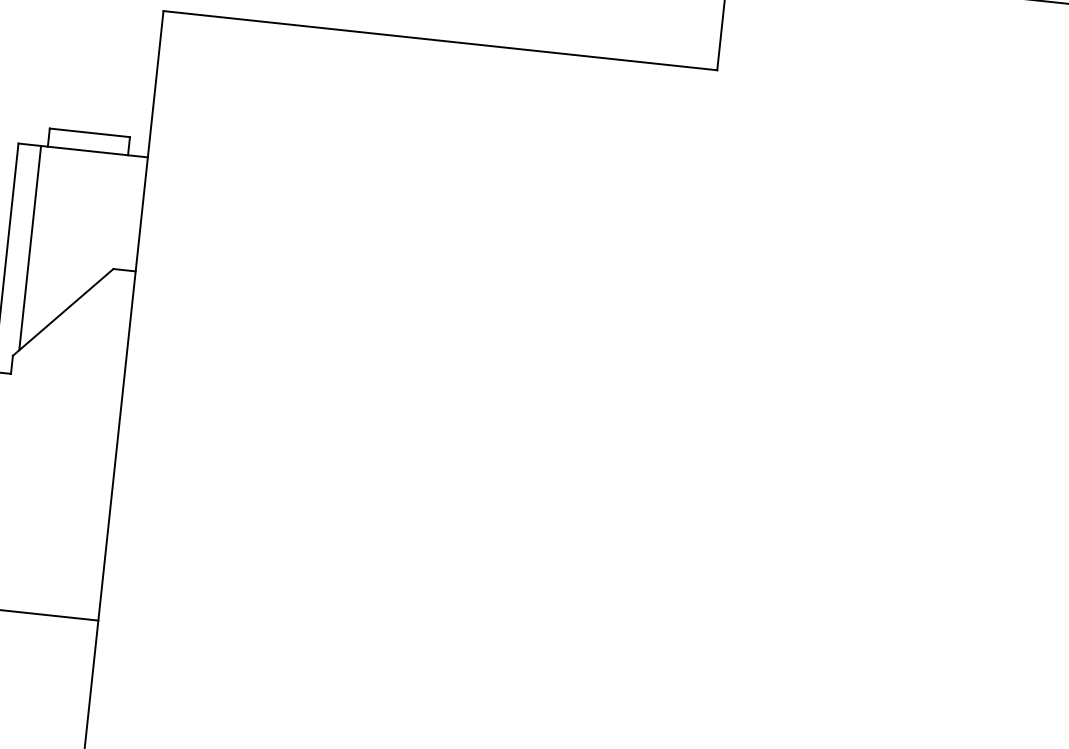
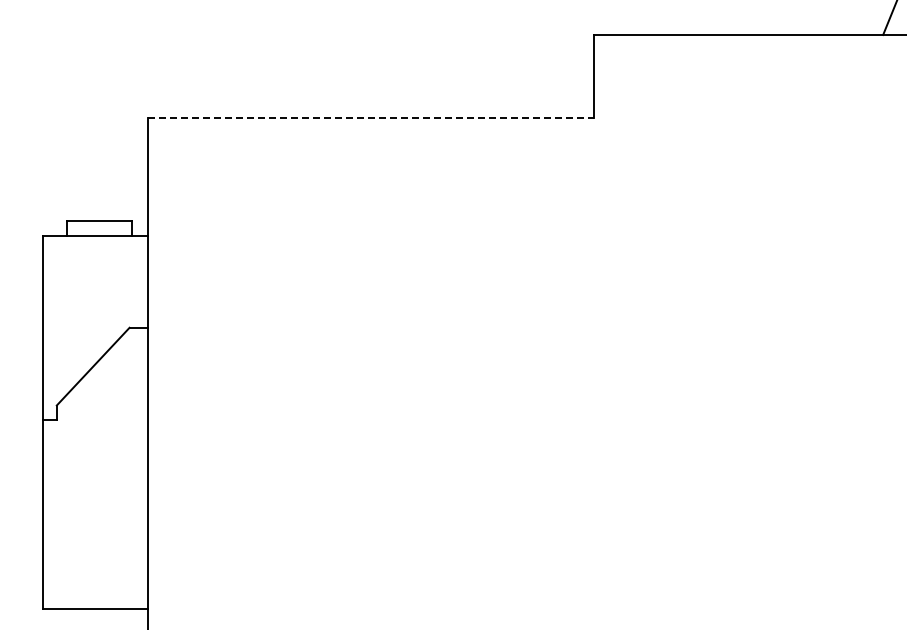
line: (441, 40) -> (371, 117), solid -> dashed
line: (30, 247) -> (61, 317), removed

